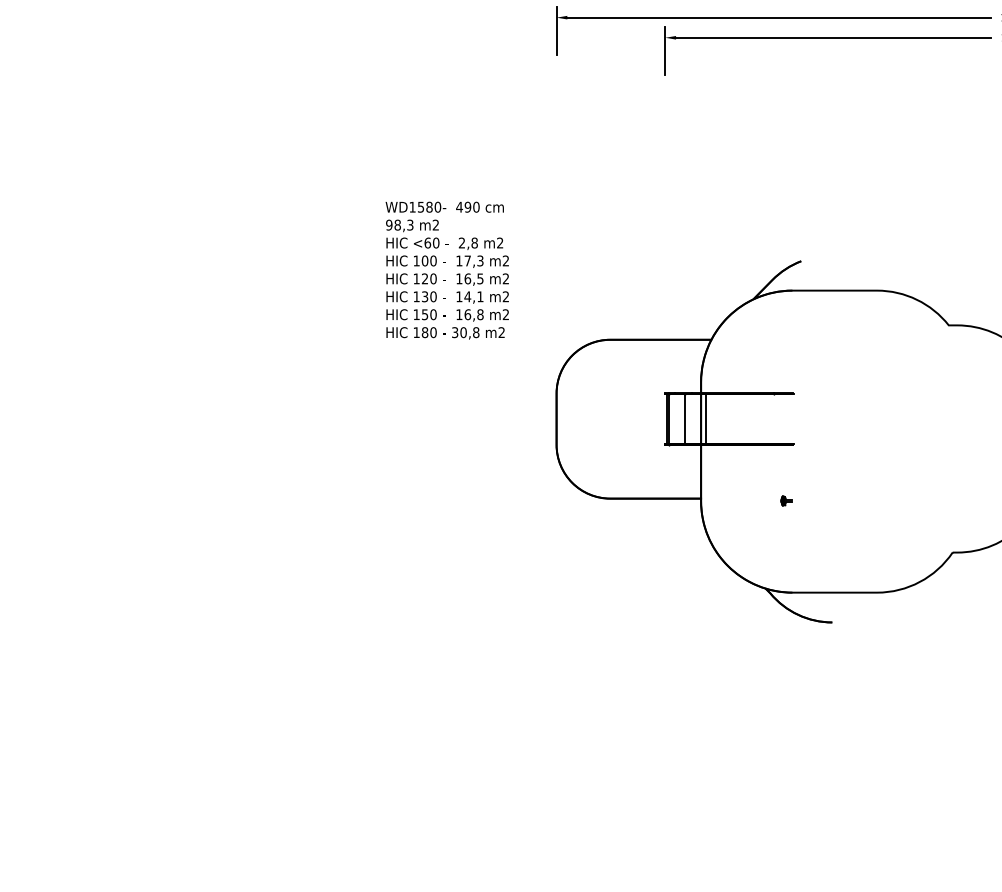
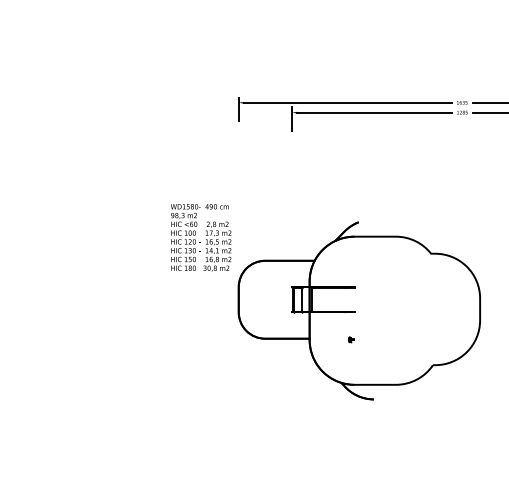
text: (448, 269) -> (201, 237), moved

